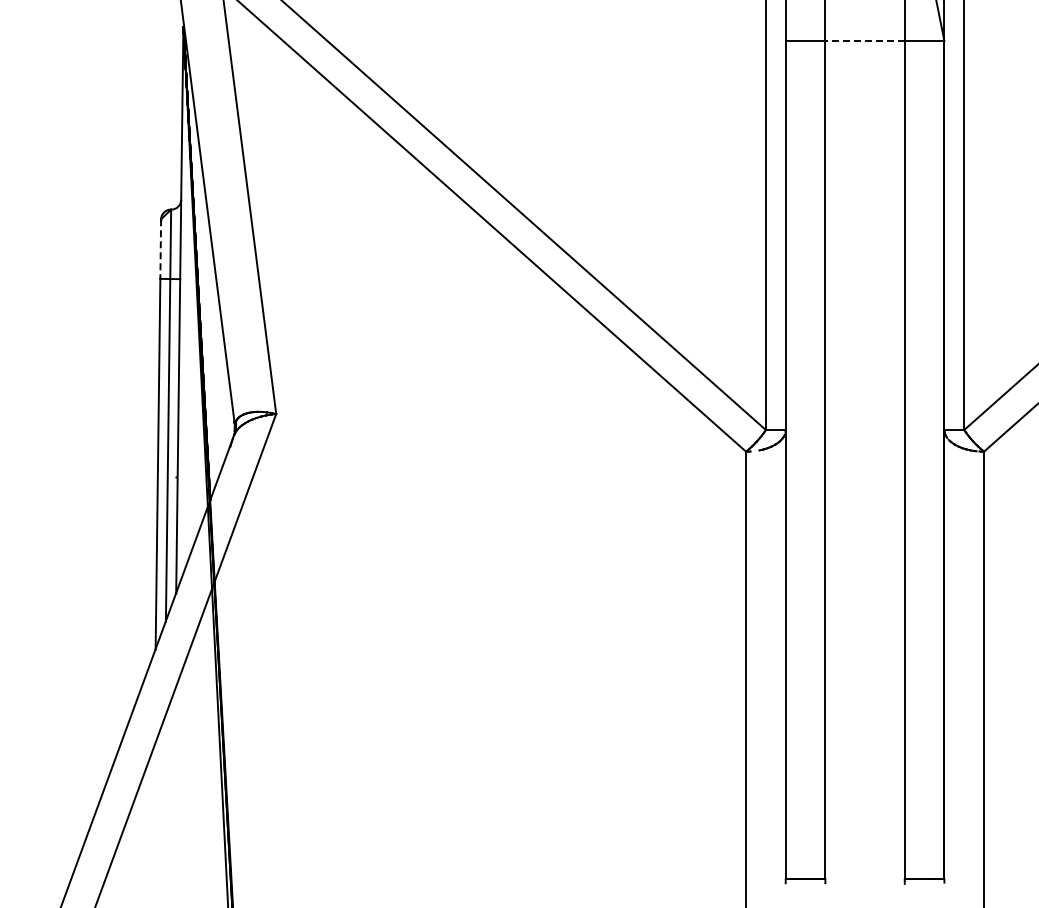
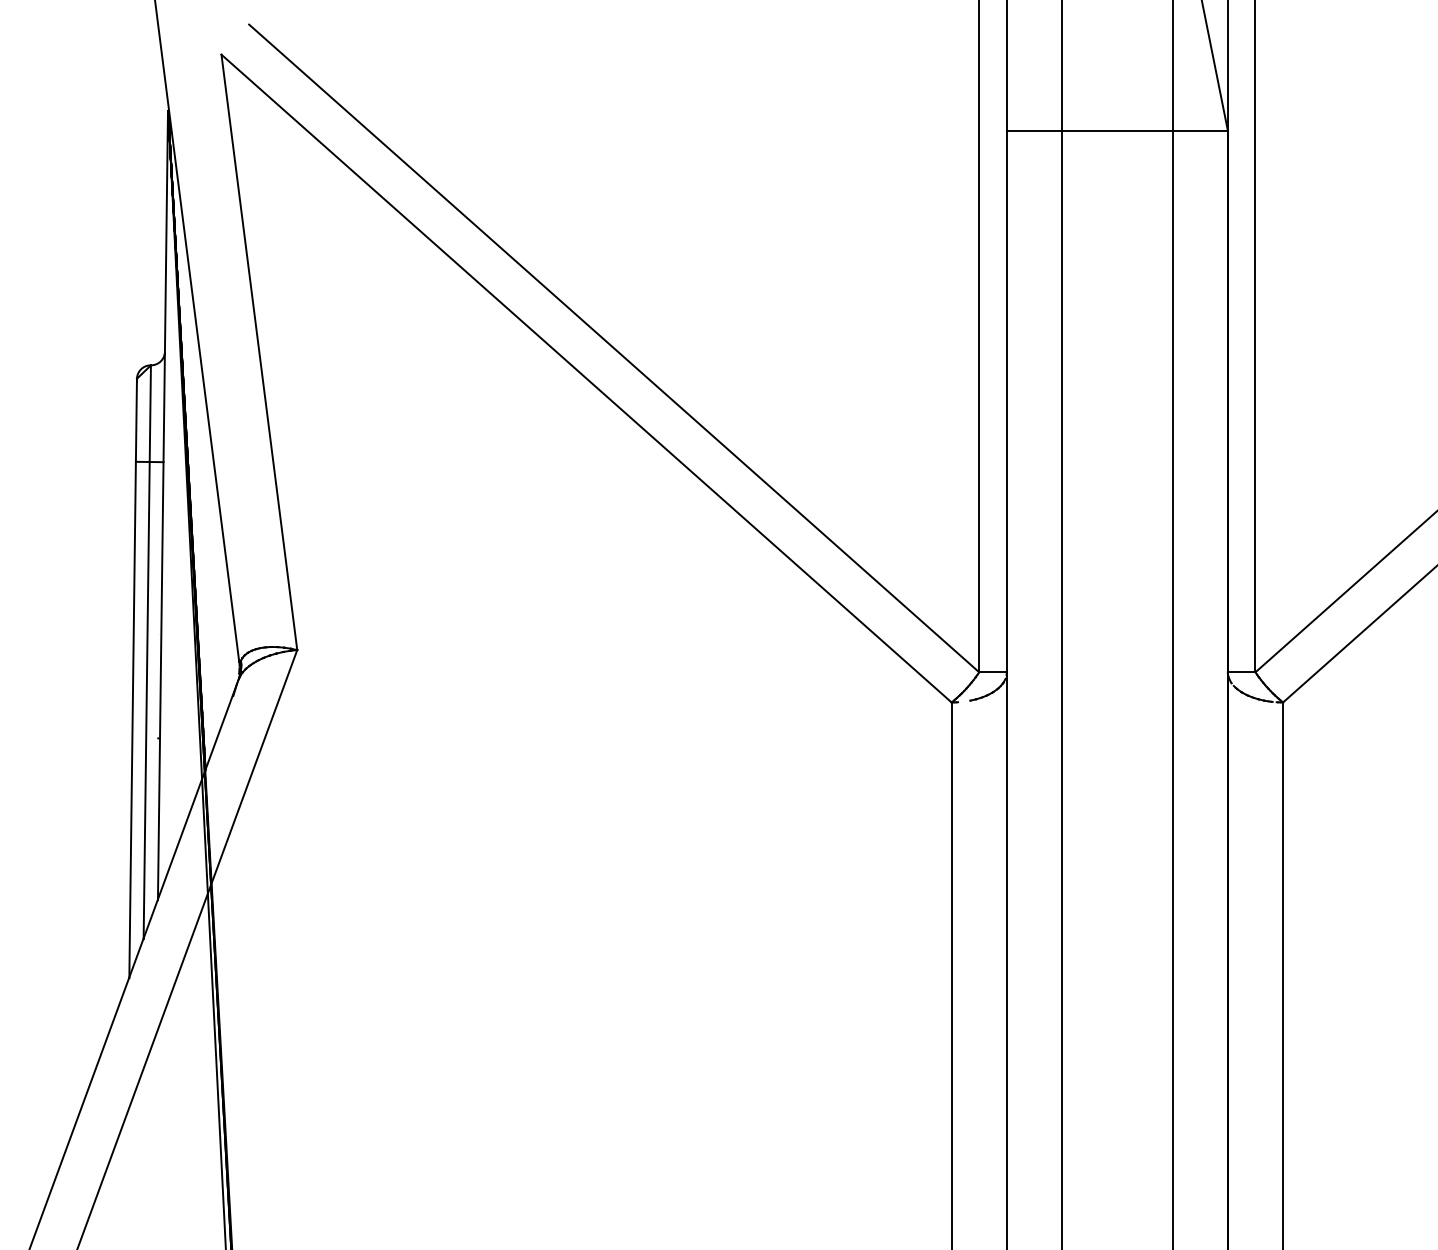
line: (865, 41) -> (1117, 131), dashed -> solid
line: (160, 249) -> (136, 420), dashed -> solid

